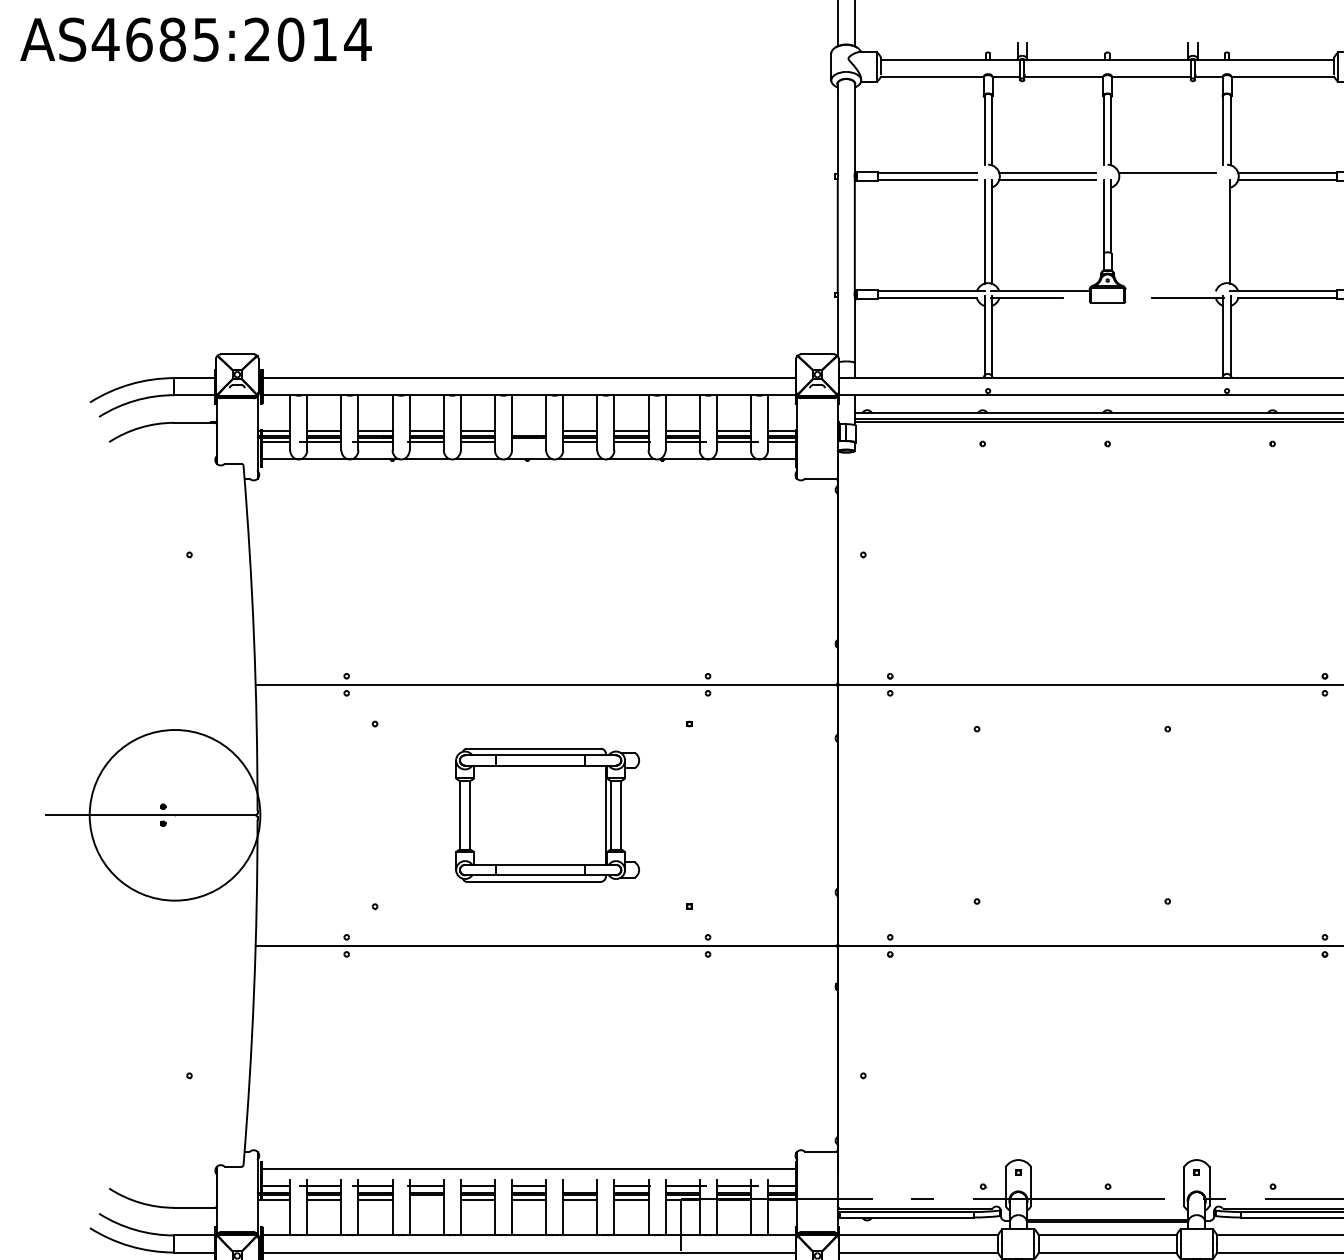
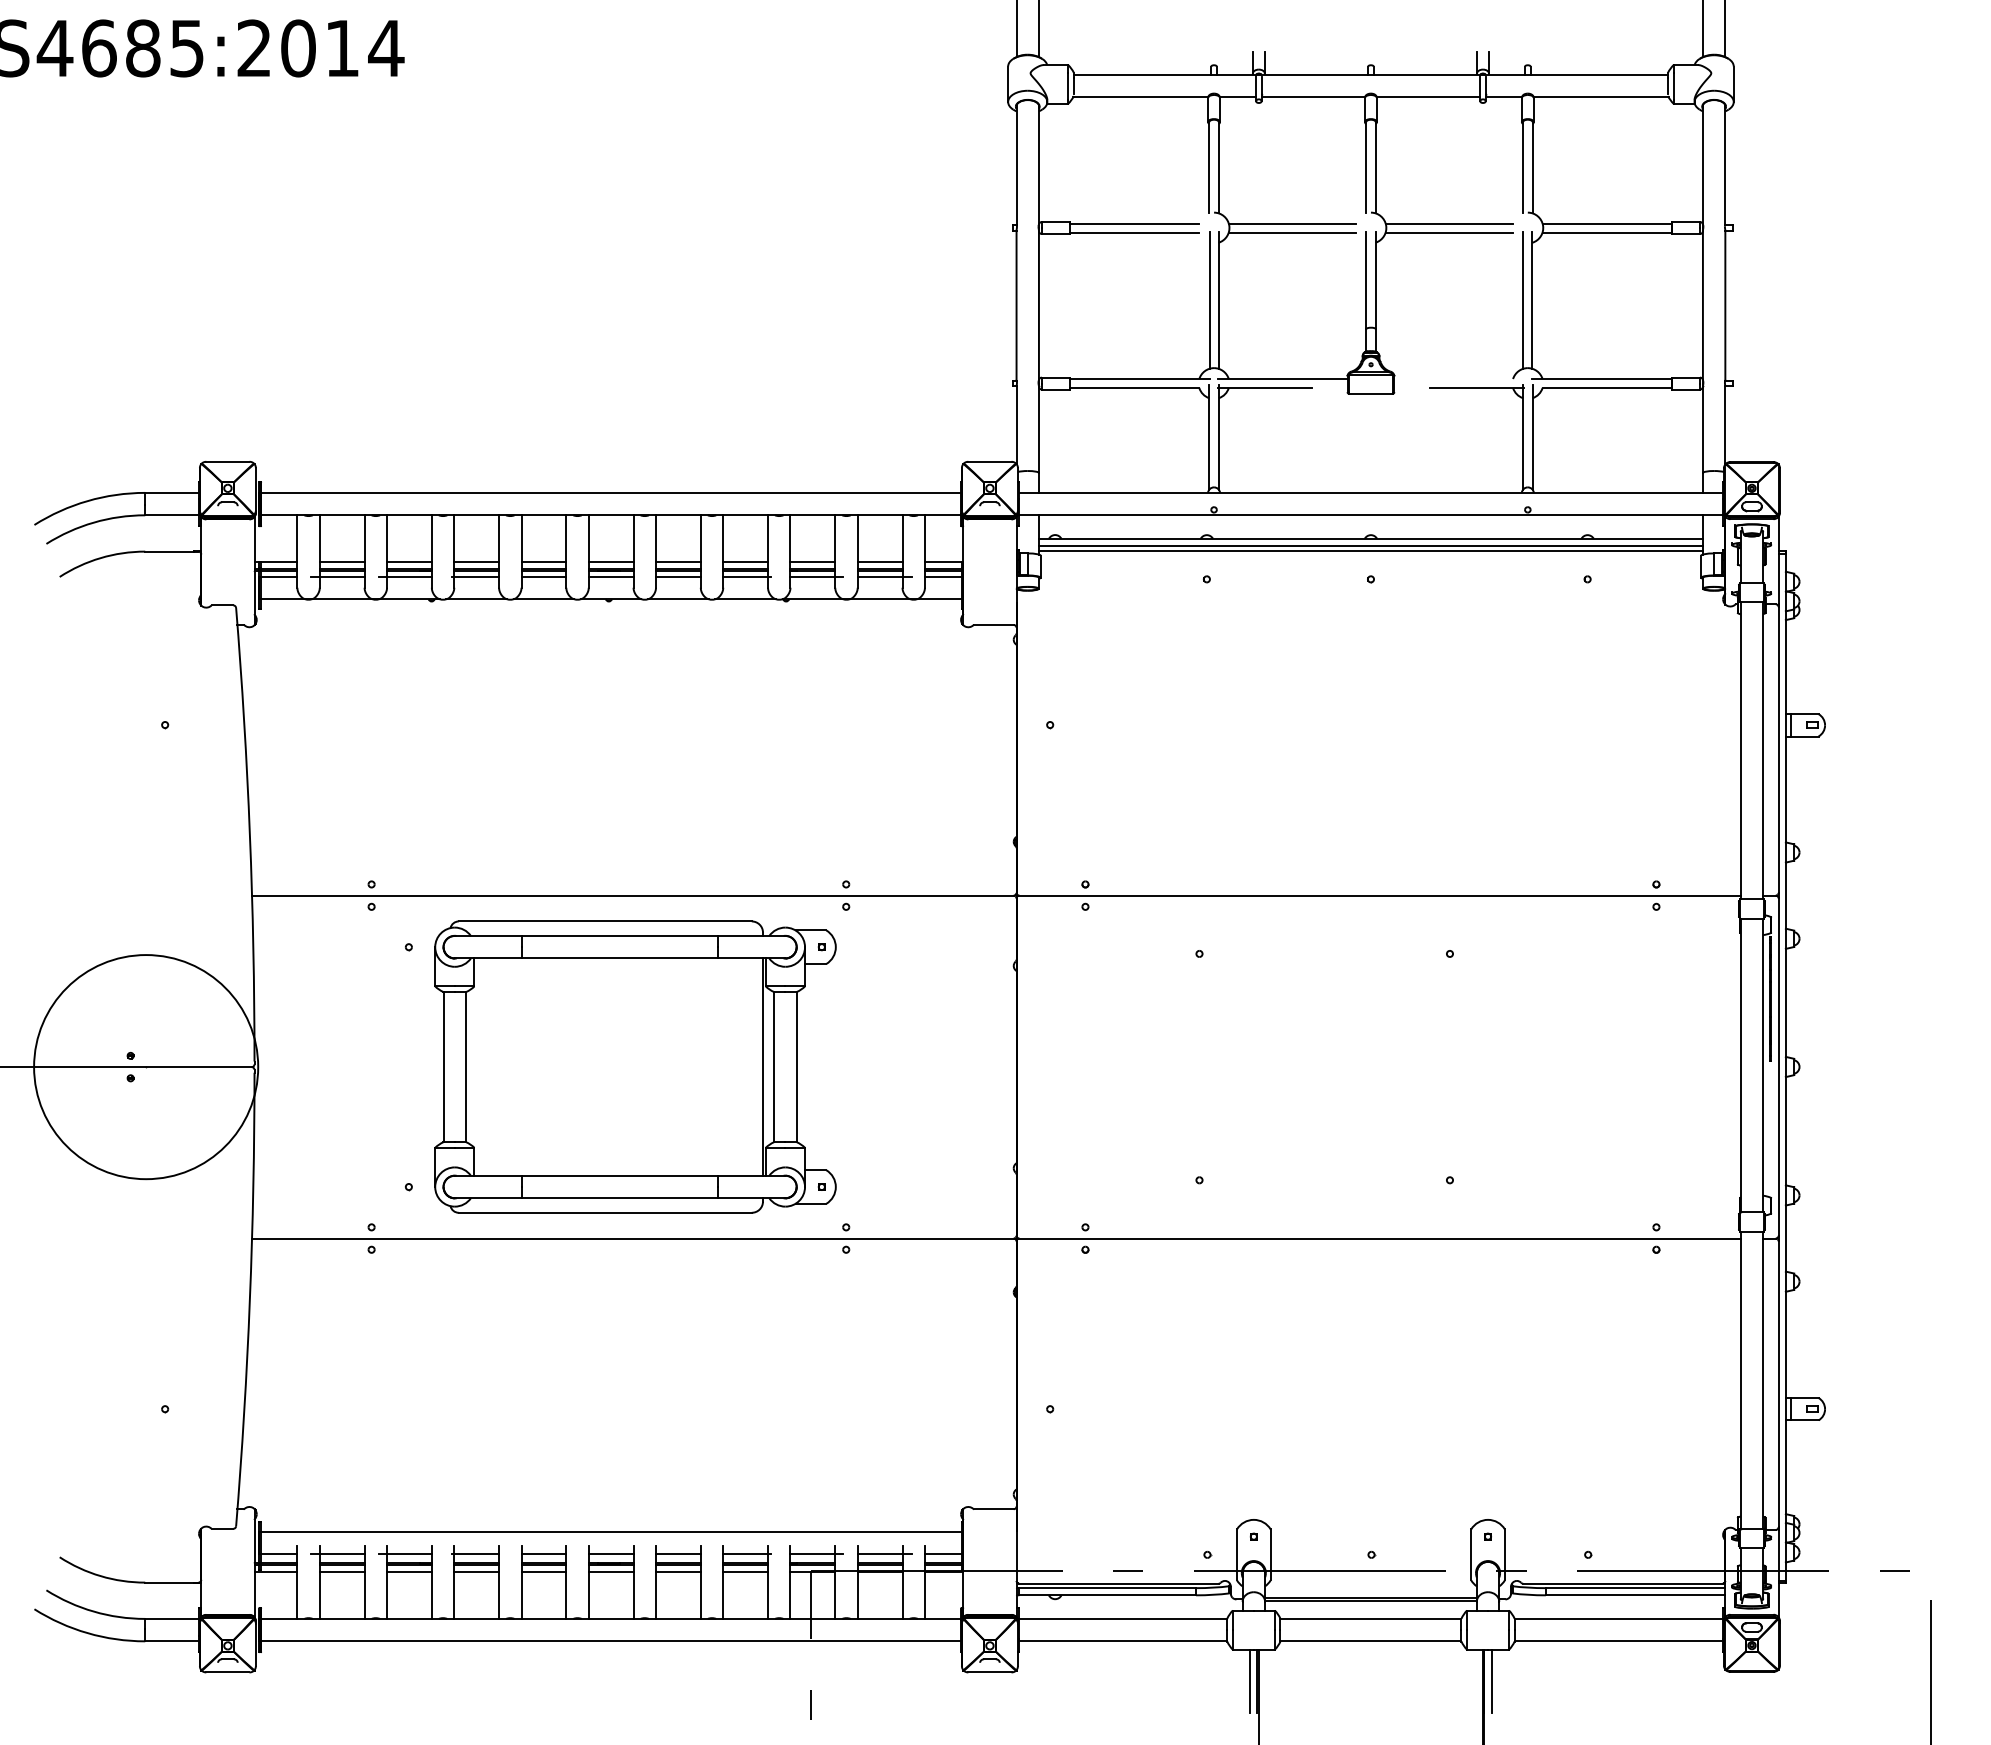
line: (1167, 179) -> (1449, 232), added
line: (1223, 231) -> (1523, 300), added
line: (528, 430) -> (610, 561), added
line: (528, 441) -> (610, 576), added
part: (547, 814) -> (635, 1066), size x1.67
line: (579, 1186) -> (677, 1554), added
line: (426, 1200) -> (476, 1572), added

